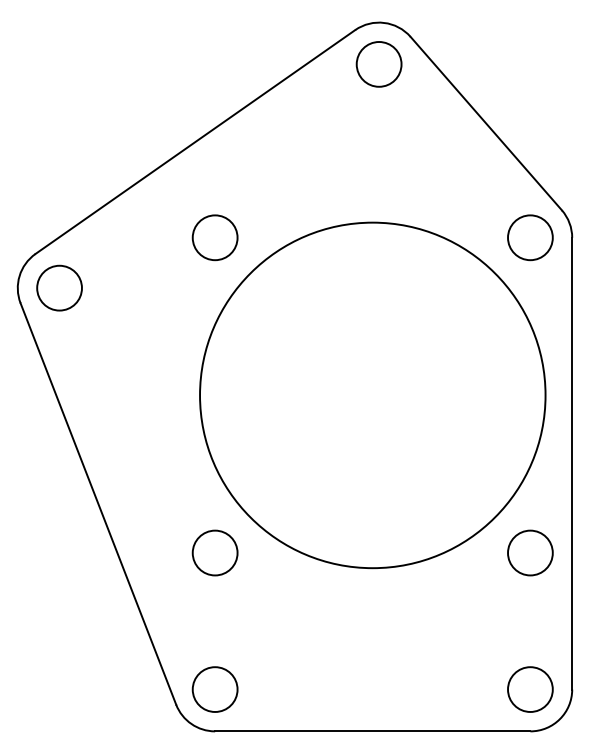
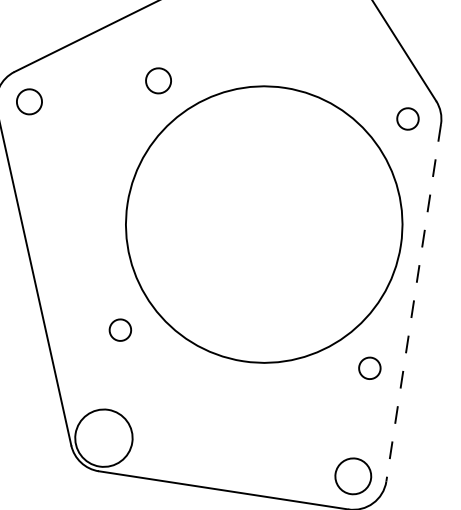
circle: (214, 237) -> (158, 80), size x0.7
circle: (530, 237) -> (408, 118), size x0.6
circle: (59, 287) -> (29, 101), size x0.7
line: (572, 463) -> (413, 302), solid -> dashed
circle: (214, 552) -> (120, 329), size x0.6
circle: (530, 552) -> (369, 367), size x0.6
circle: (214, 689) -> (103, 438), size x1.6

